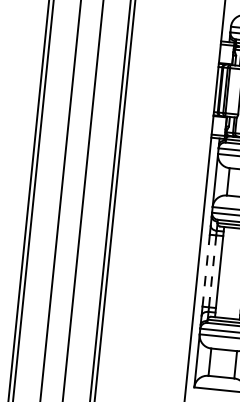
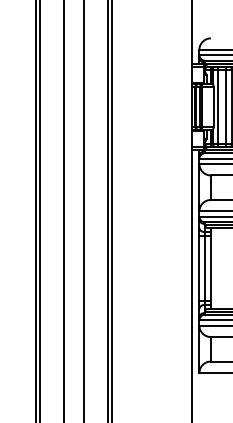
line: (206, 271) -> (199, 269), dashed -> solid
line: (213, 271) -> (205, 268), dashed -> solid

